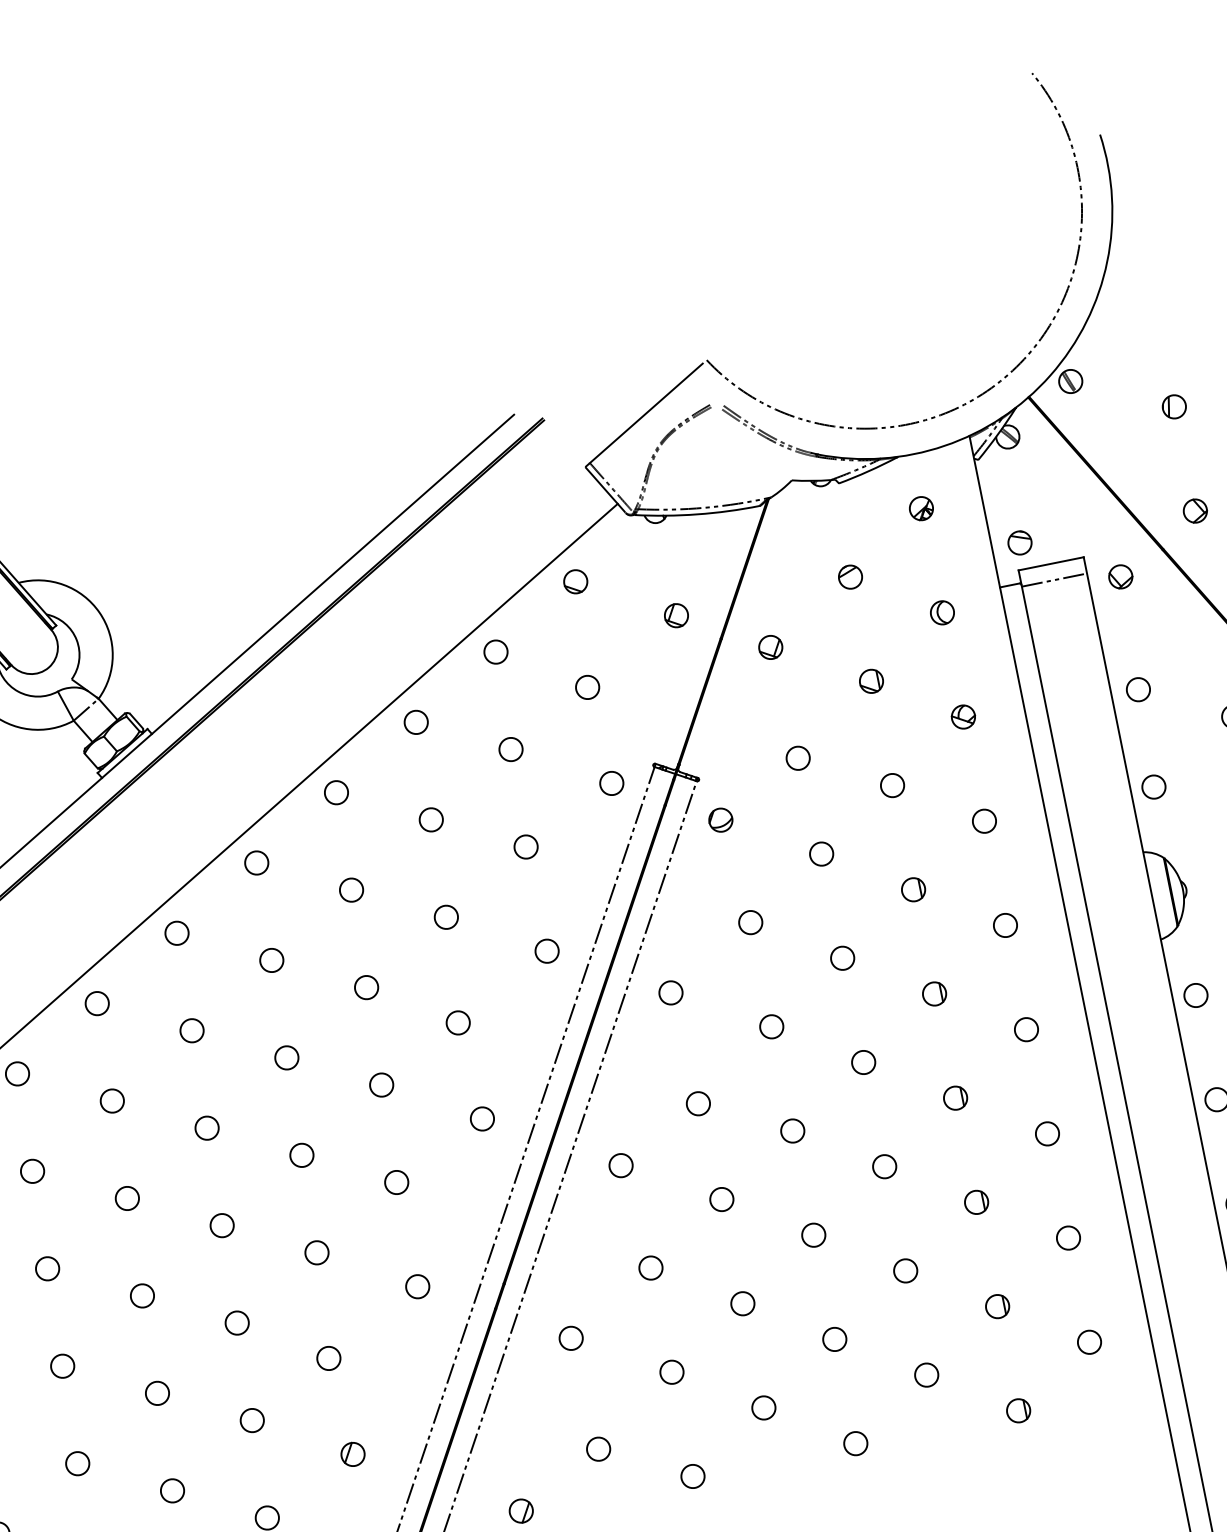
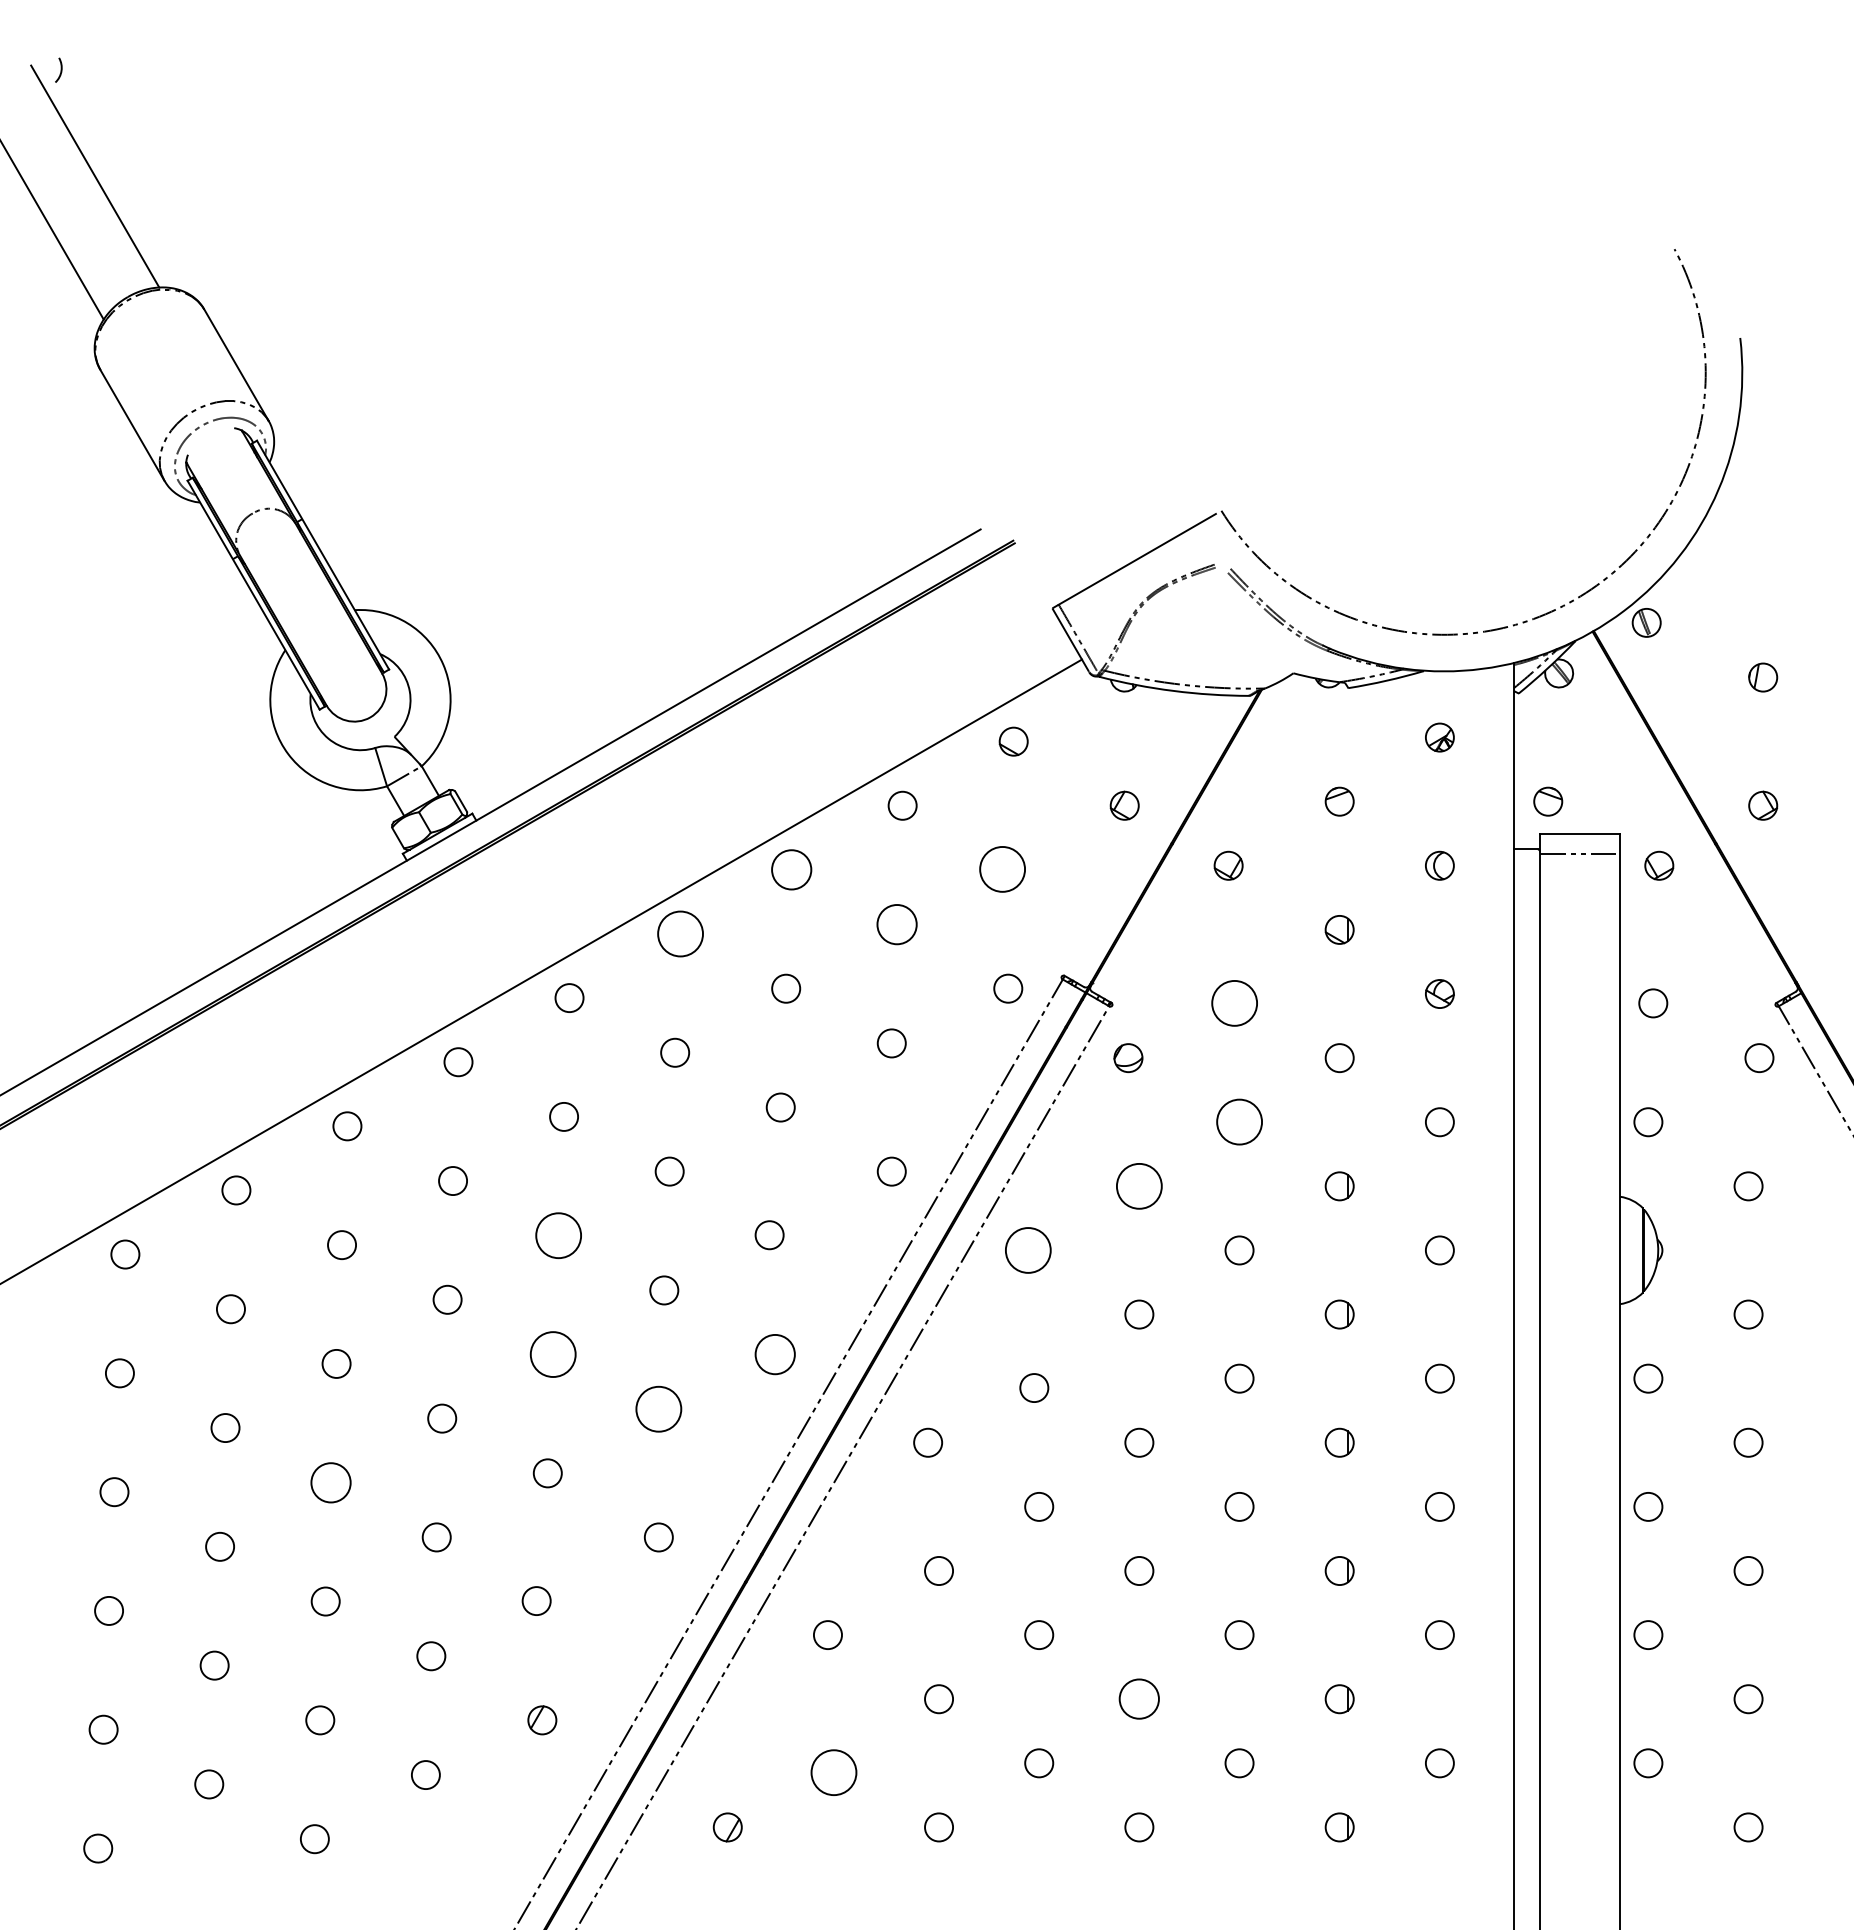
circle: (587, 687) -> (1002, 869), size x1.6
circle: (416, 722) -> (791, 869), size x1.4
circle: (511, 749) -> (897, 924), size x1.4
circle: (798, 758) -> (1234, 1003), size x1.6
circle: (336, 792) -> (680, 933), size x1.6
circle: (821, 854) -> (1239, 1122), size x1.6
circle: (750, 922) -> (1139, 1186), size x1.6
circle: (671, 992) -> (1028, 1250), size x1.6
circle: (286, 1057) -> (558, 1235), size x1.6
circle: (482, 1118) -> (775, 1354), size x1.4
circle: (302, 1155) -> (553, 1354), size x1.6
circle: (396, 1182) -> (658, 1409), size x1.6
circle: (142, 1295) -> (331, 1482), size x1.4
circle: (834, 1339) -> (1139, 1699), size x1.4
circle: (598, 1449) -> (833, 1772), size x1.6

